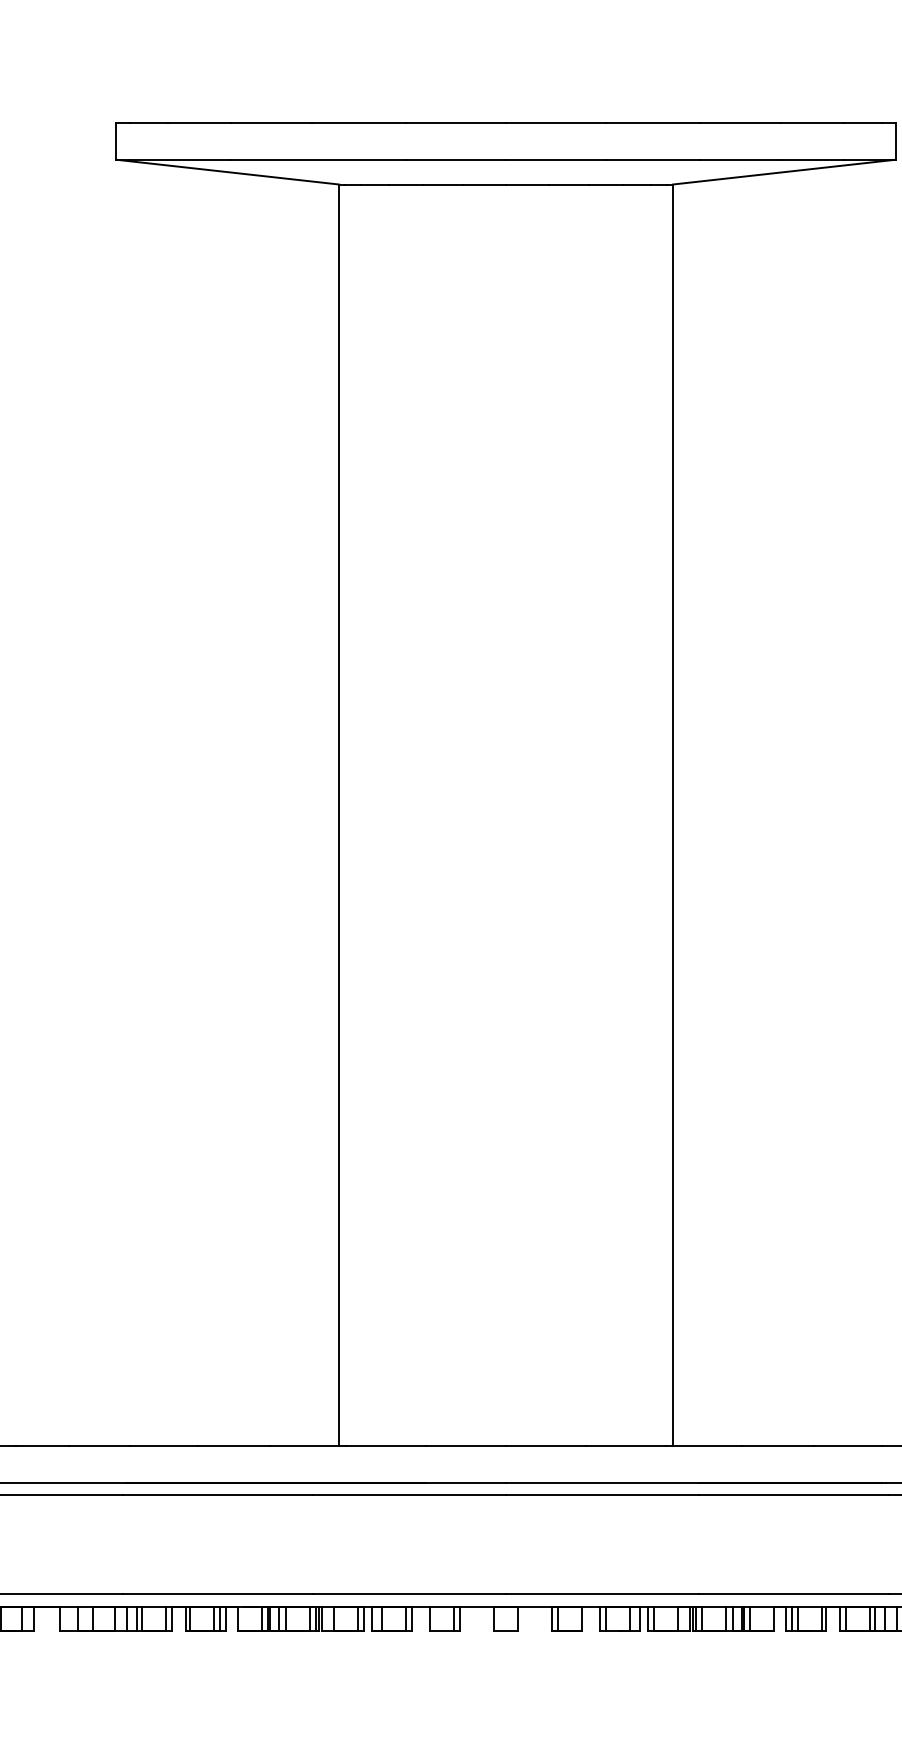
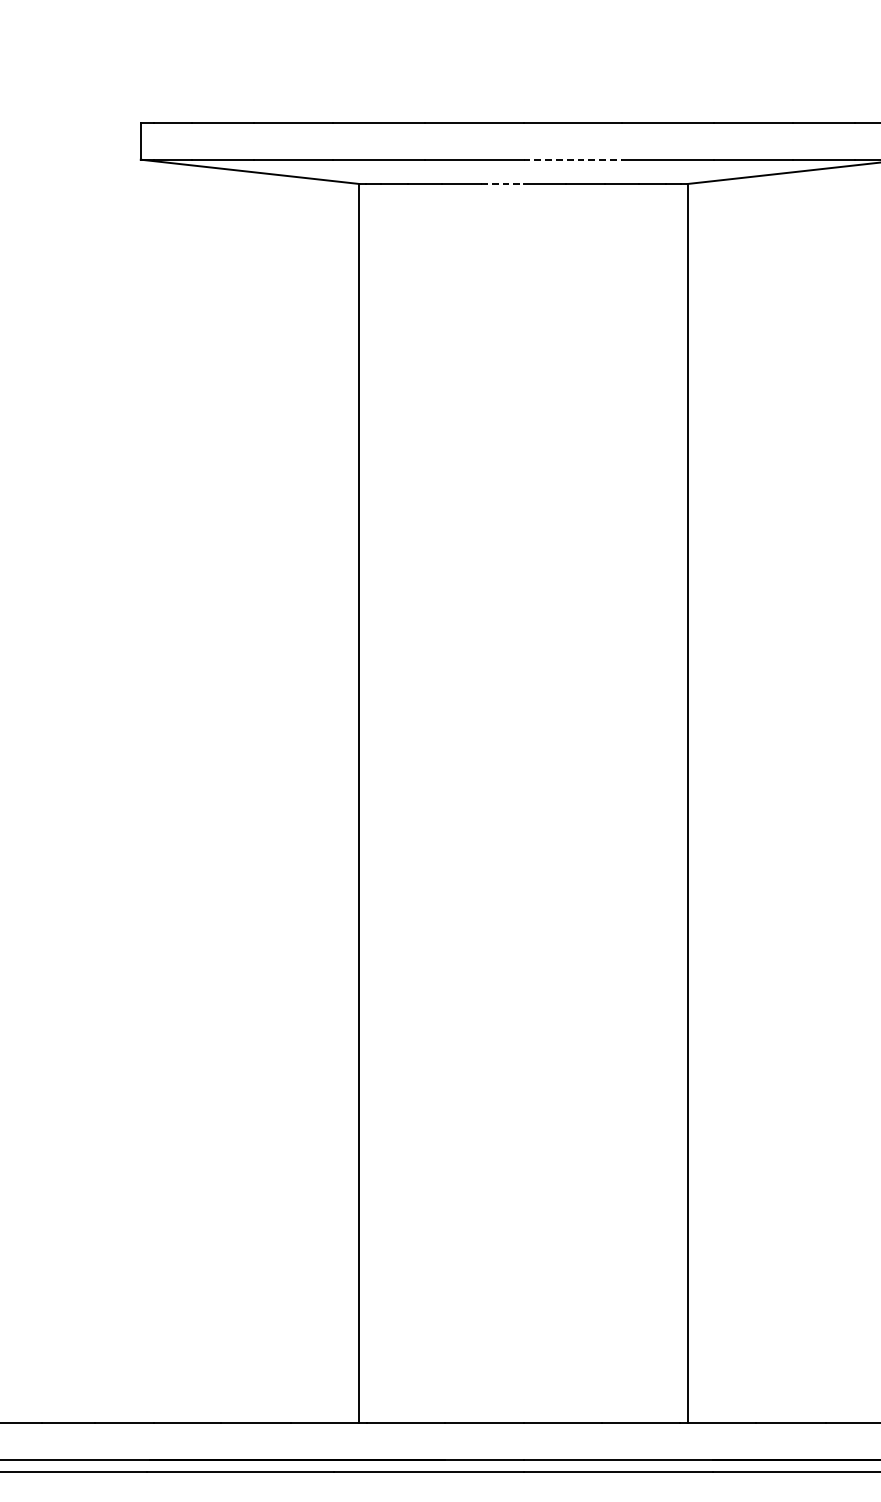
line: (556, 159) -> (573, 159), solid -> dashed
line: (484, 184) -> (502, 183), solid -> dashed

